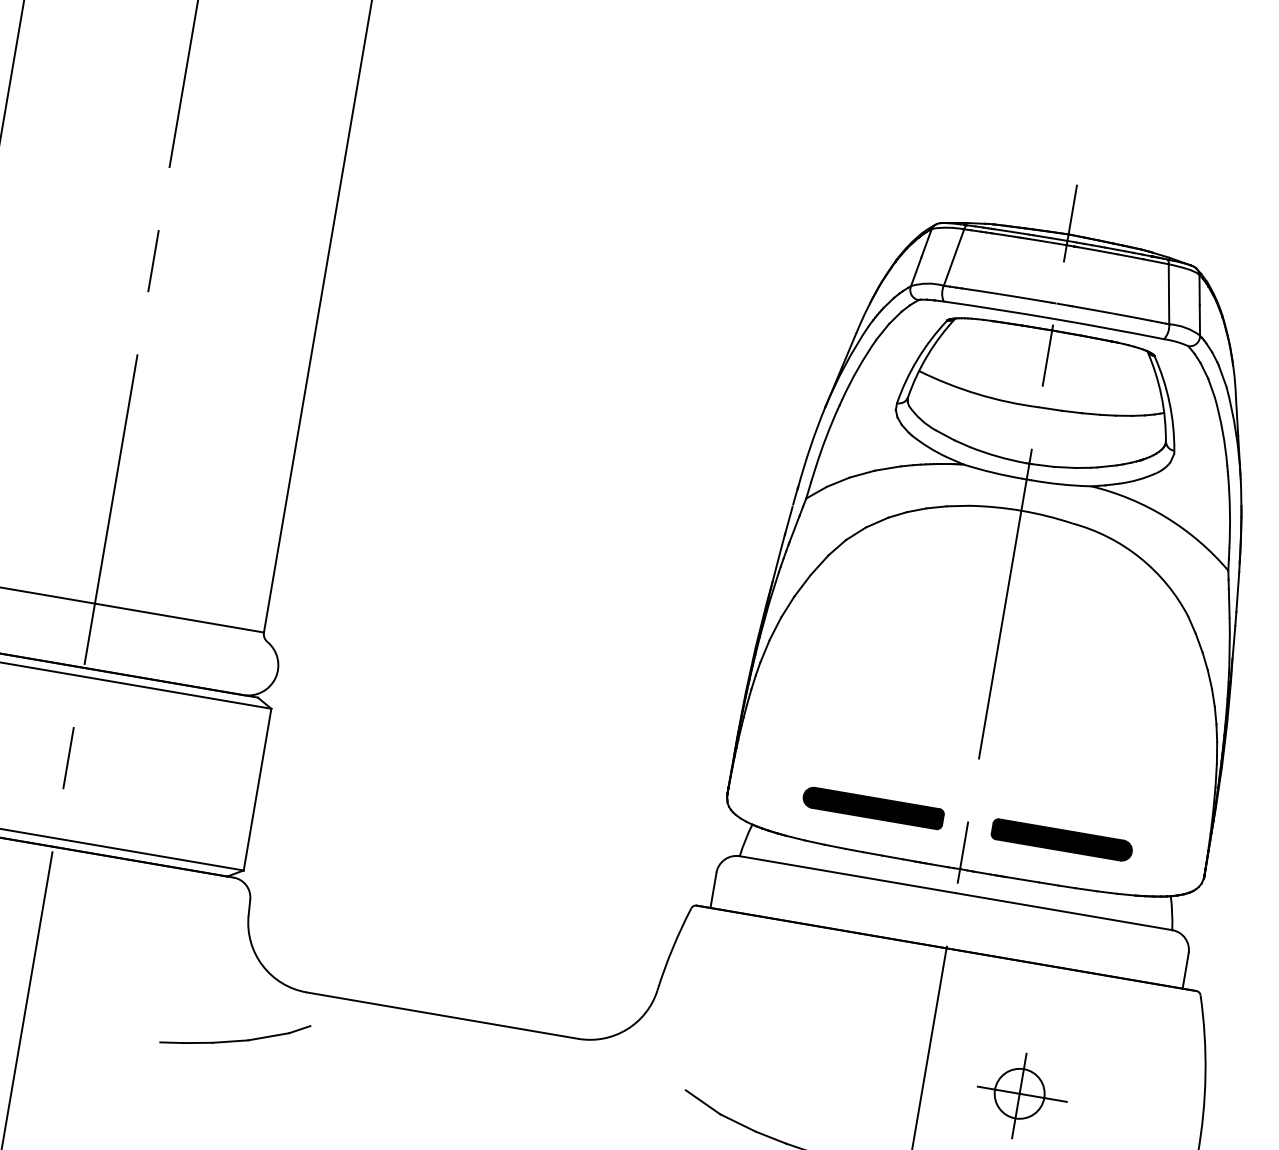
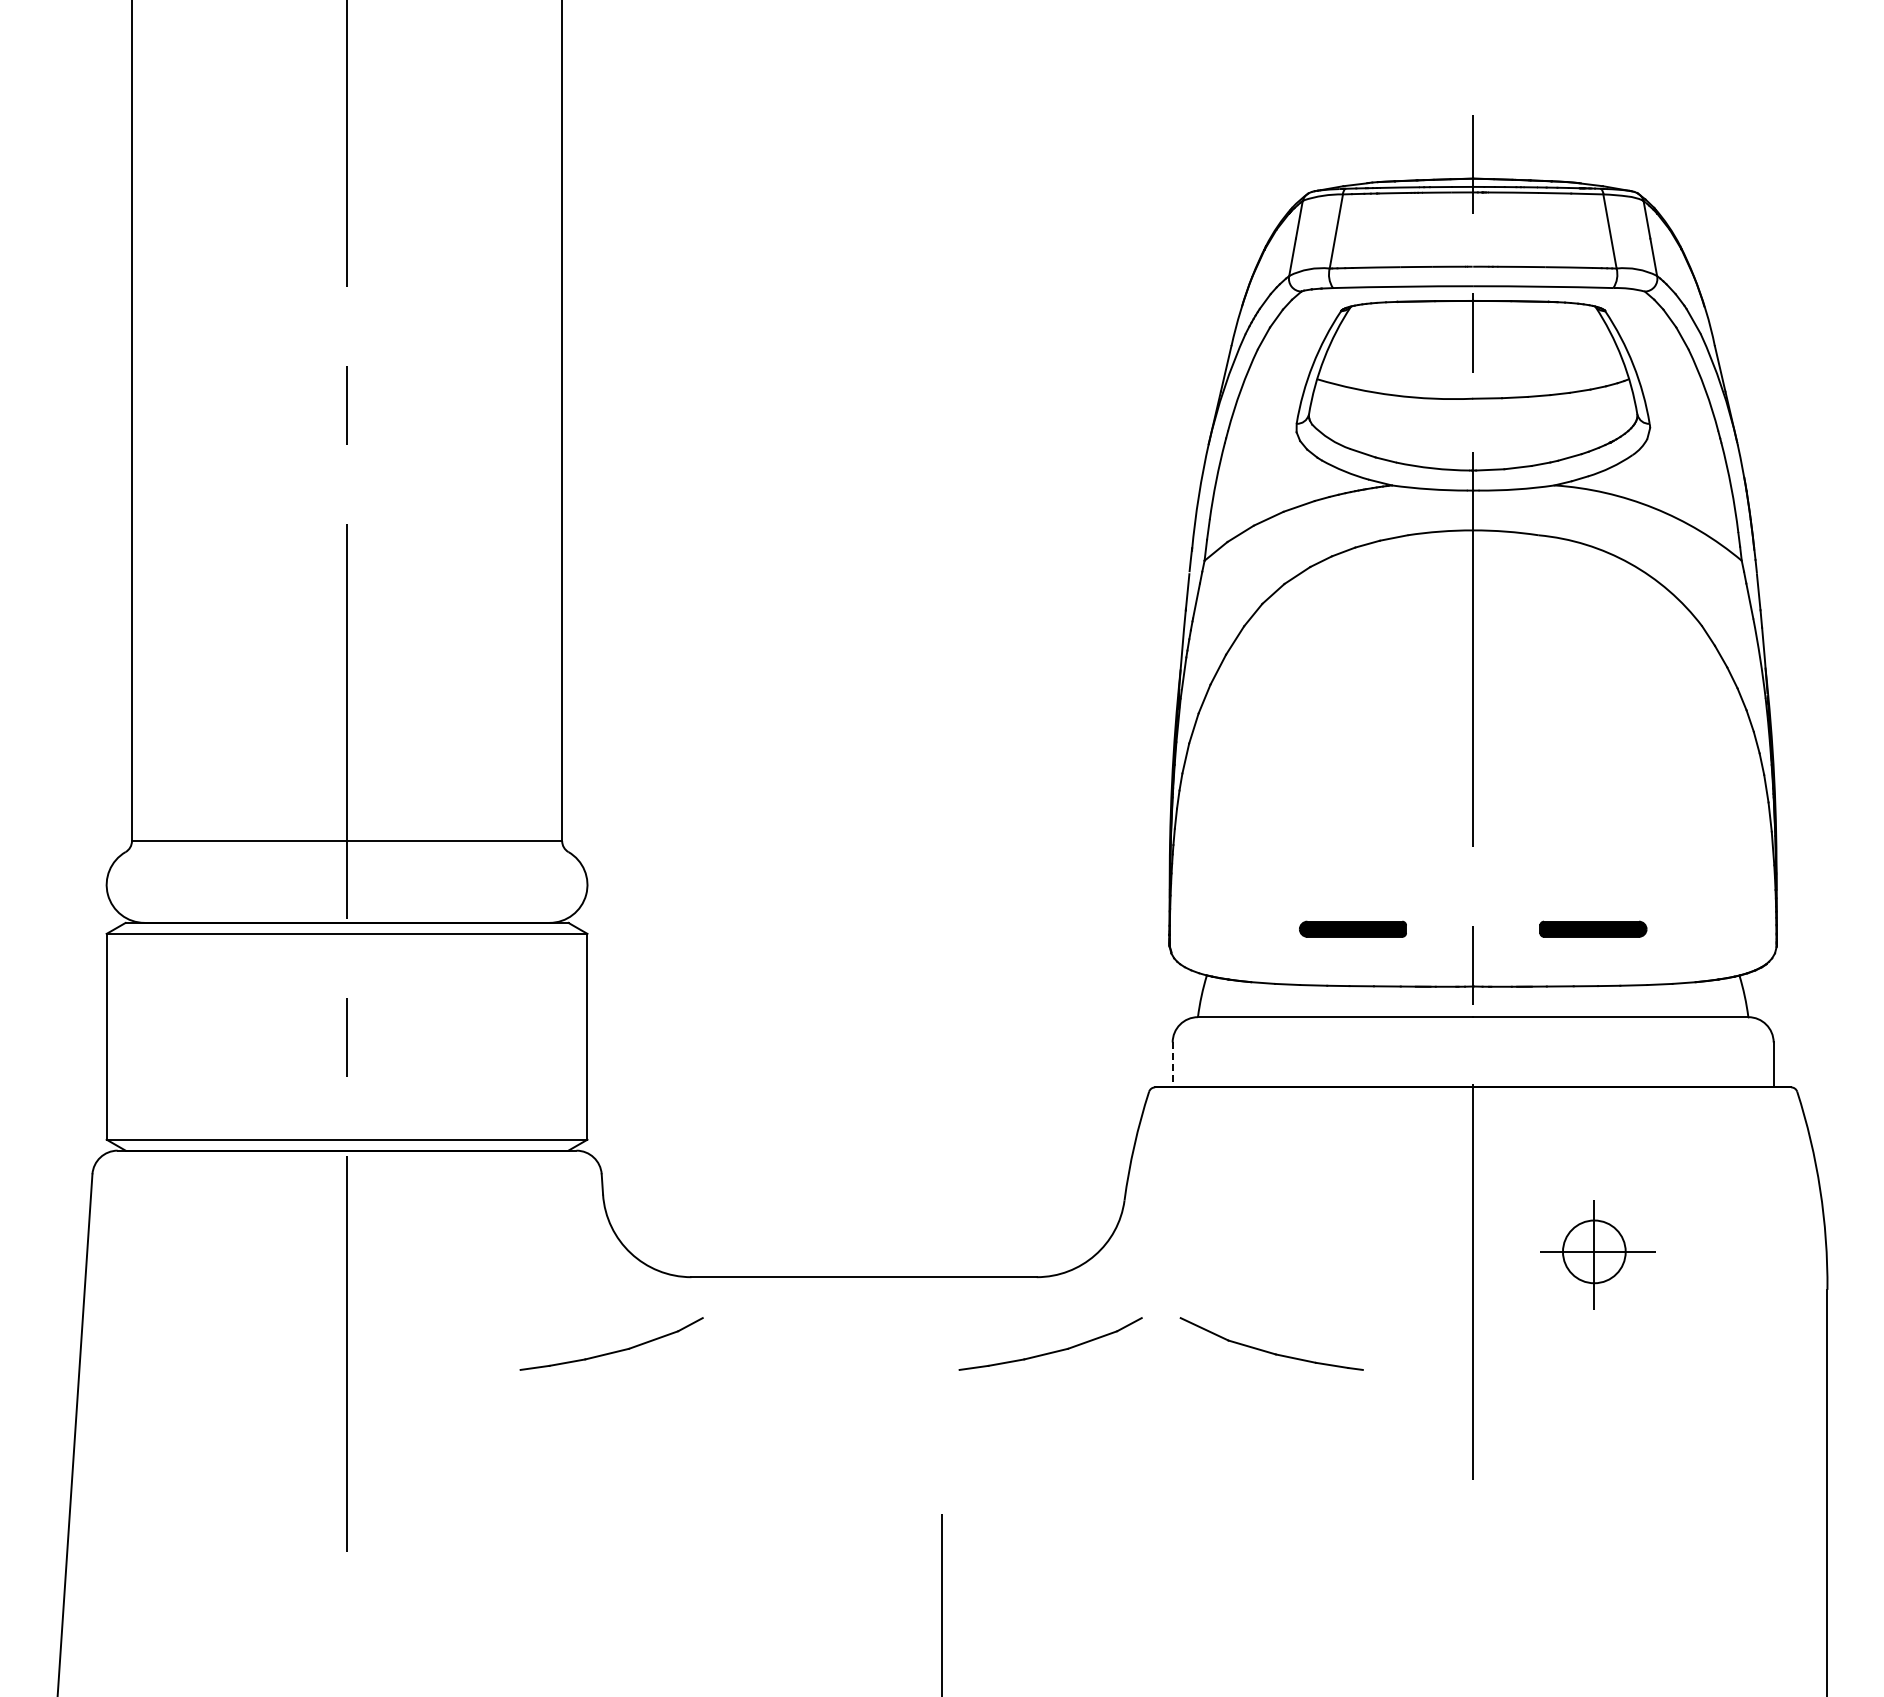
part: (873, 807) -> (1352, 928), size x0.6
part: (1062, 839) -> (1593, 928), size x0.6
line: (713, 890) -> (1172, 1065), solid -> dashed
part: (579, 1099) -> (1051, 1351), added

